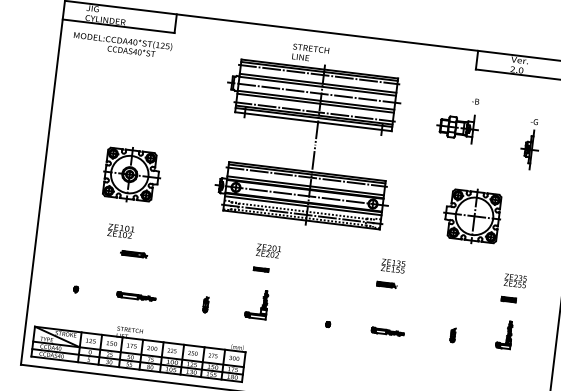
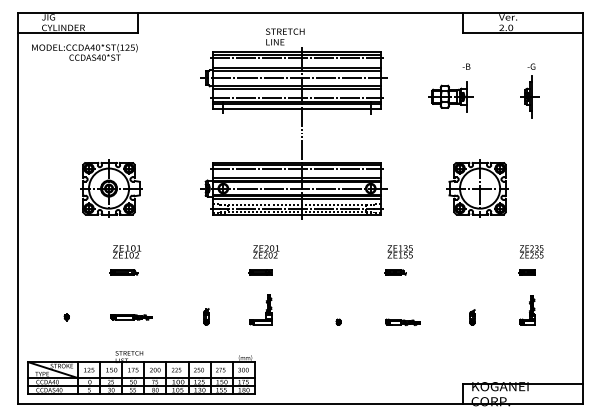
part: (529, 143) -> (529, 90), moved
text: (121, 231) -> (127, 251), moved
part: (261, 269) -> (260, 272), size x1.43

